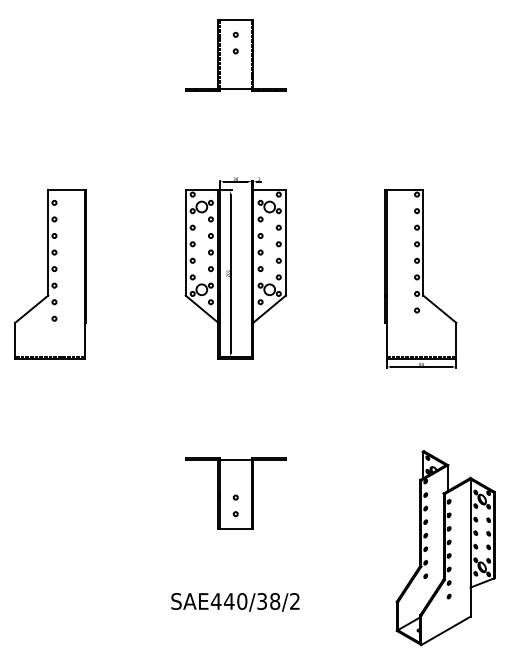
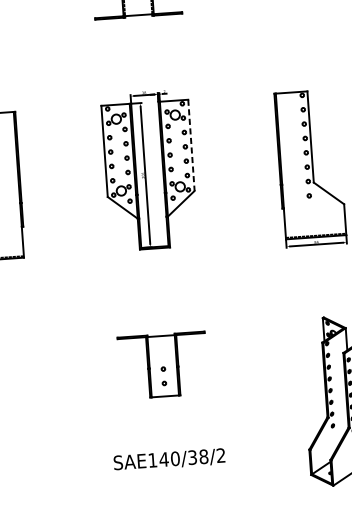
line: (285, 243) -> (191, 145), solid -> dashed
text: (215, 601) -> (152, 460), SAE440/38/2 -> SAE140/38/2

